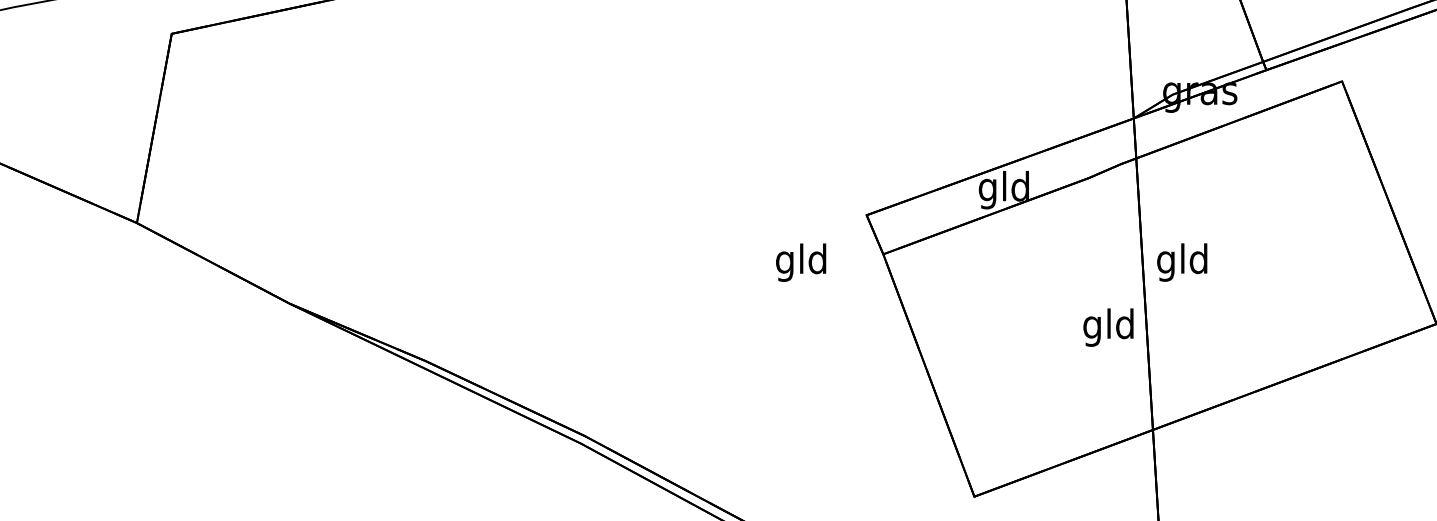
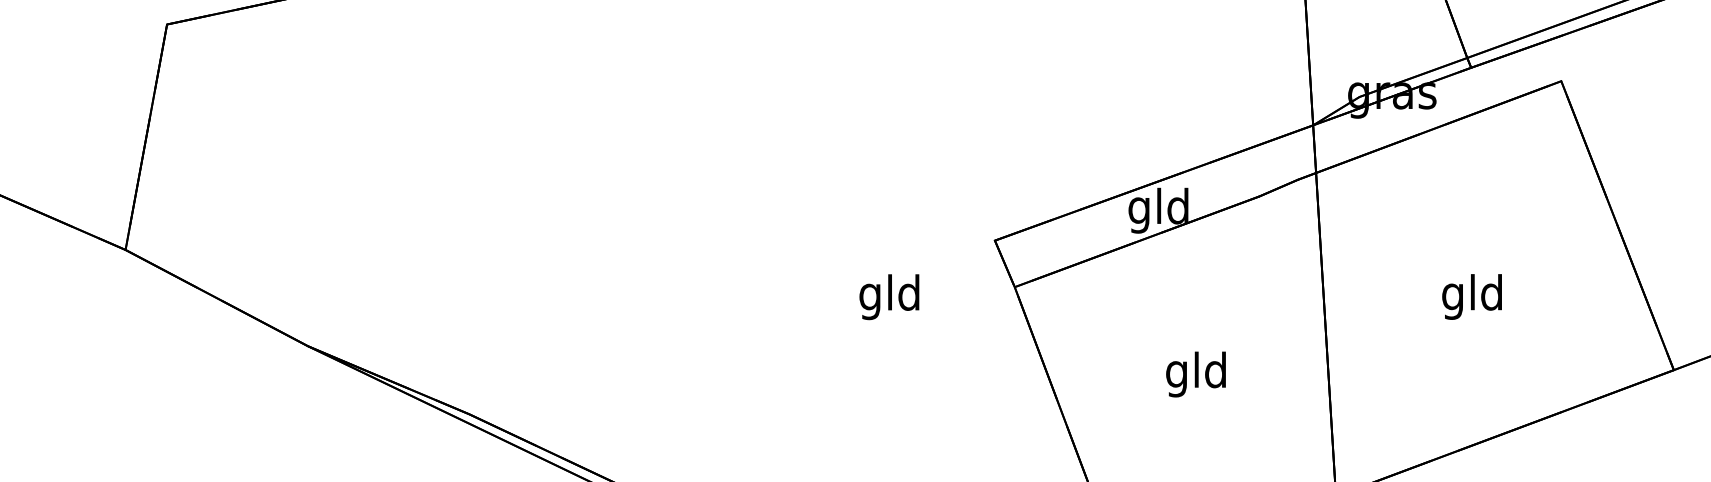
text: (801, 262) -> (889, 296), moved
text: (1182, 262) -> (1472, 296), moved
text: (1108, 327) -> (1196, 374), moved

